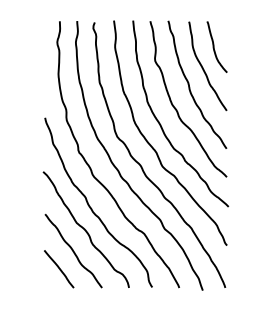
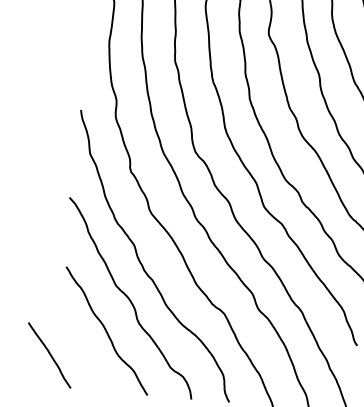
line: (59, 269) -> (50, 355), moved

